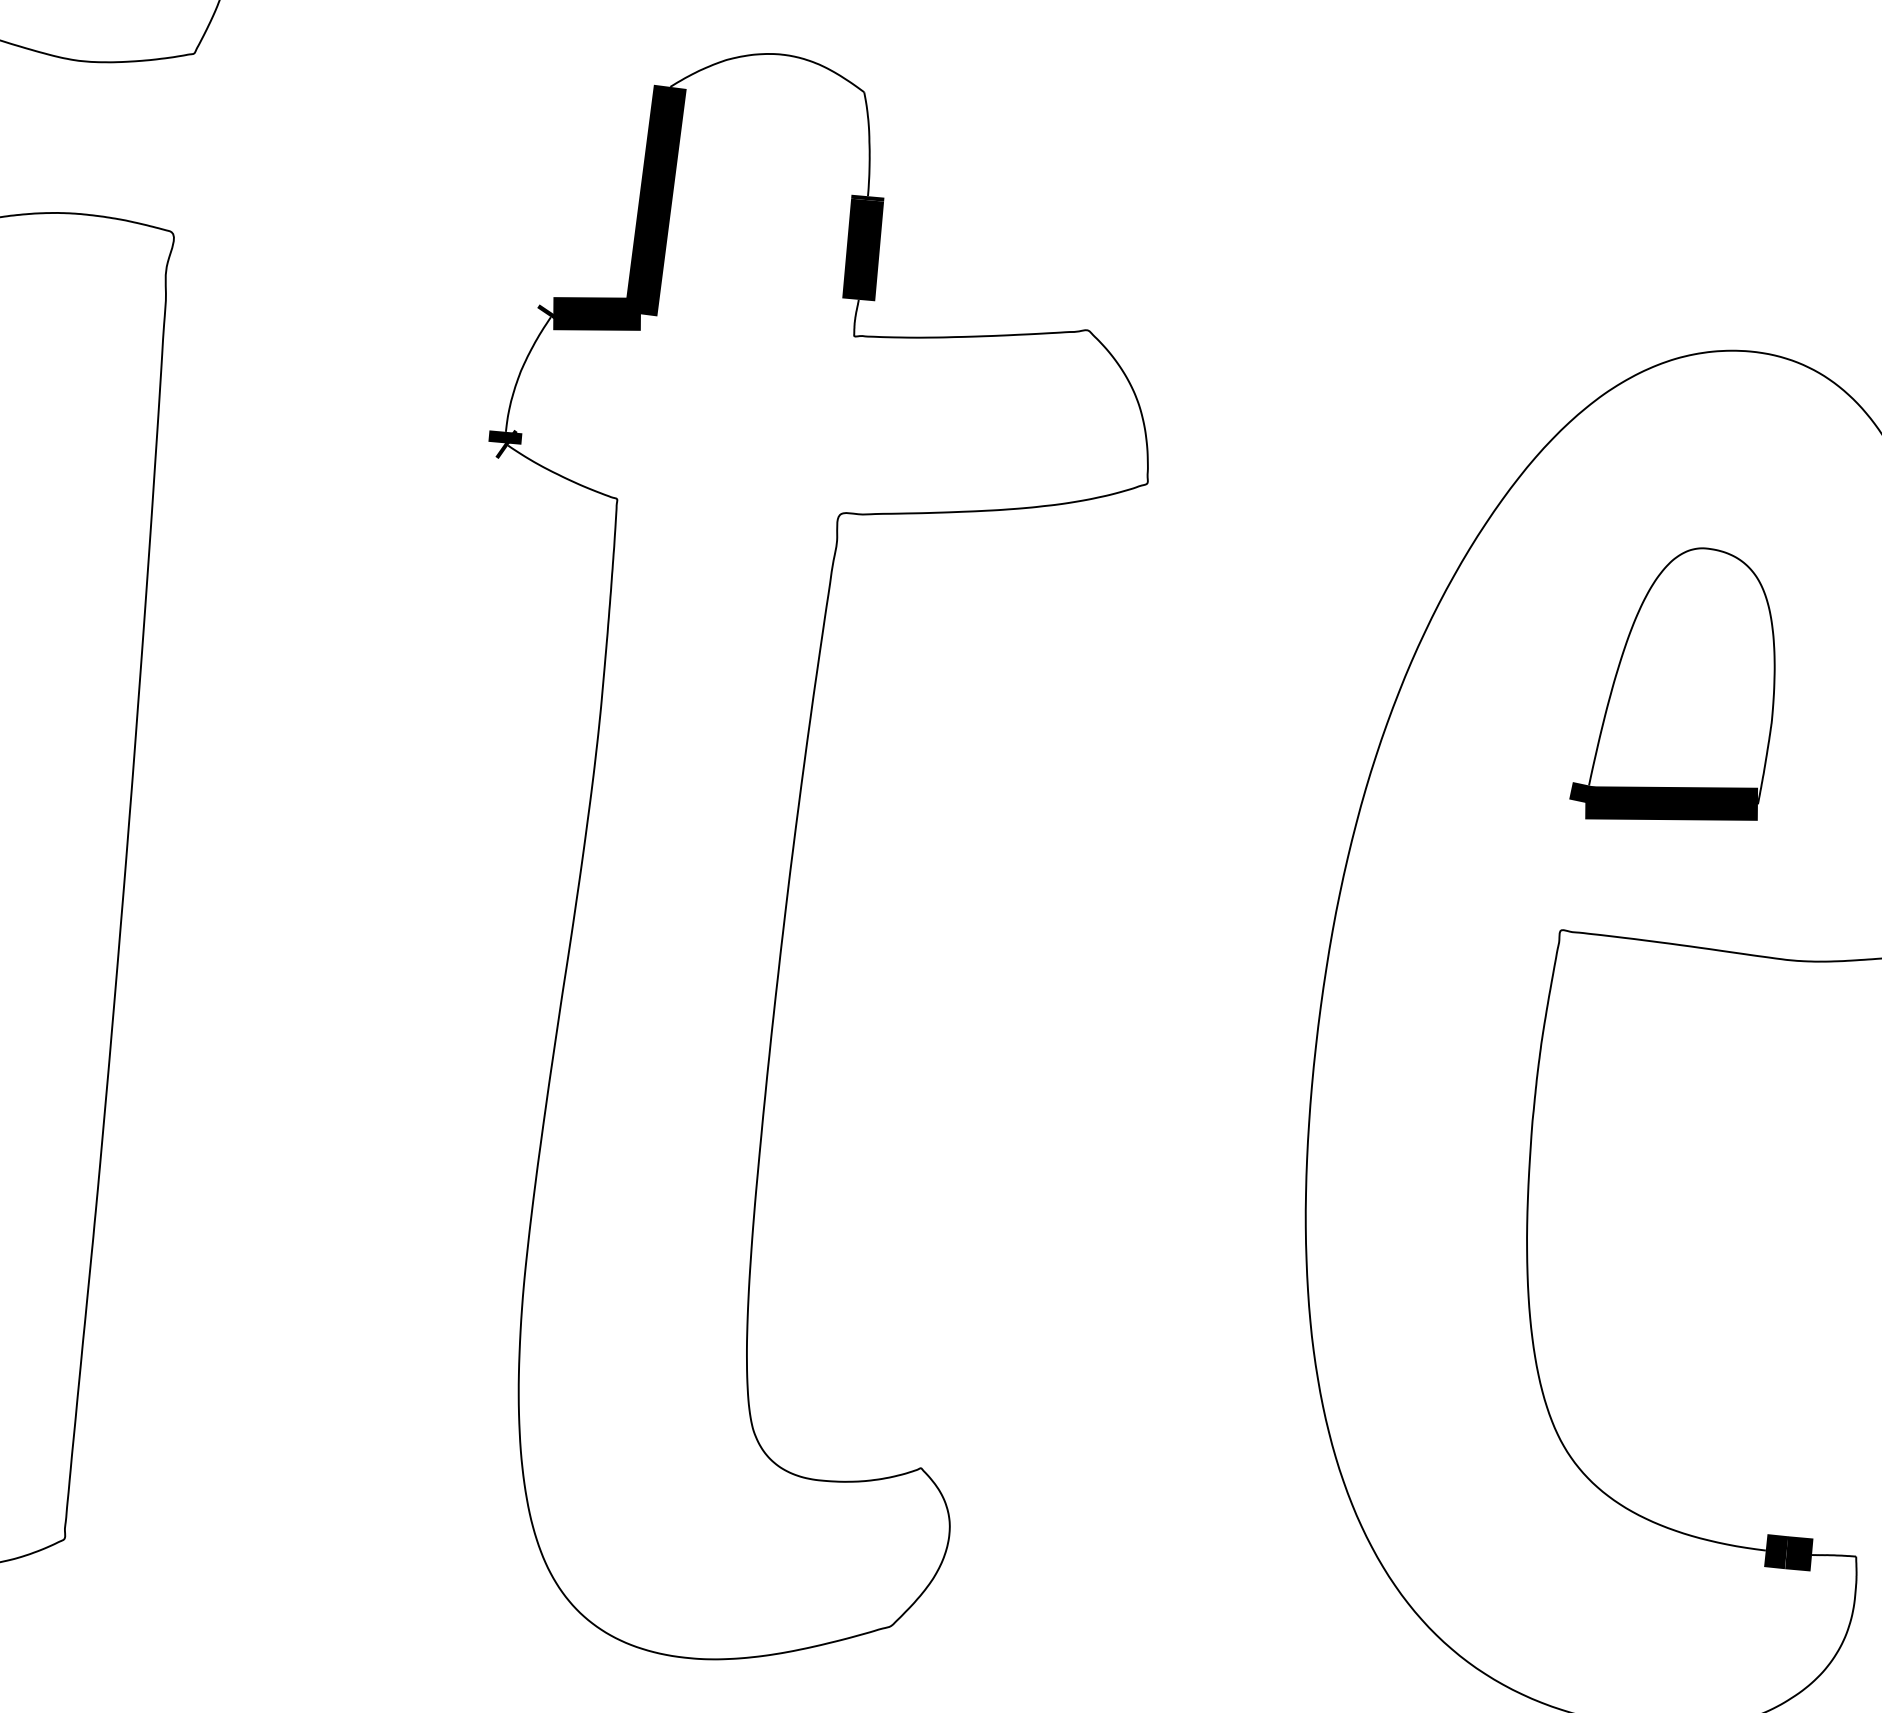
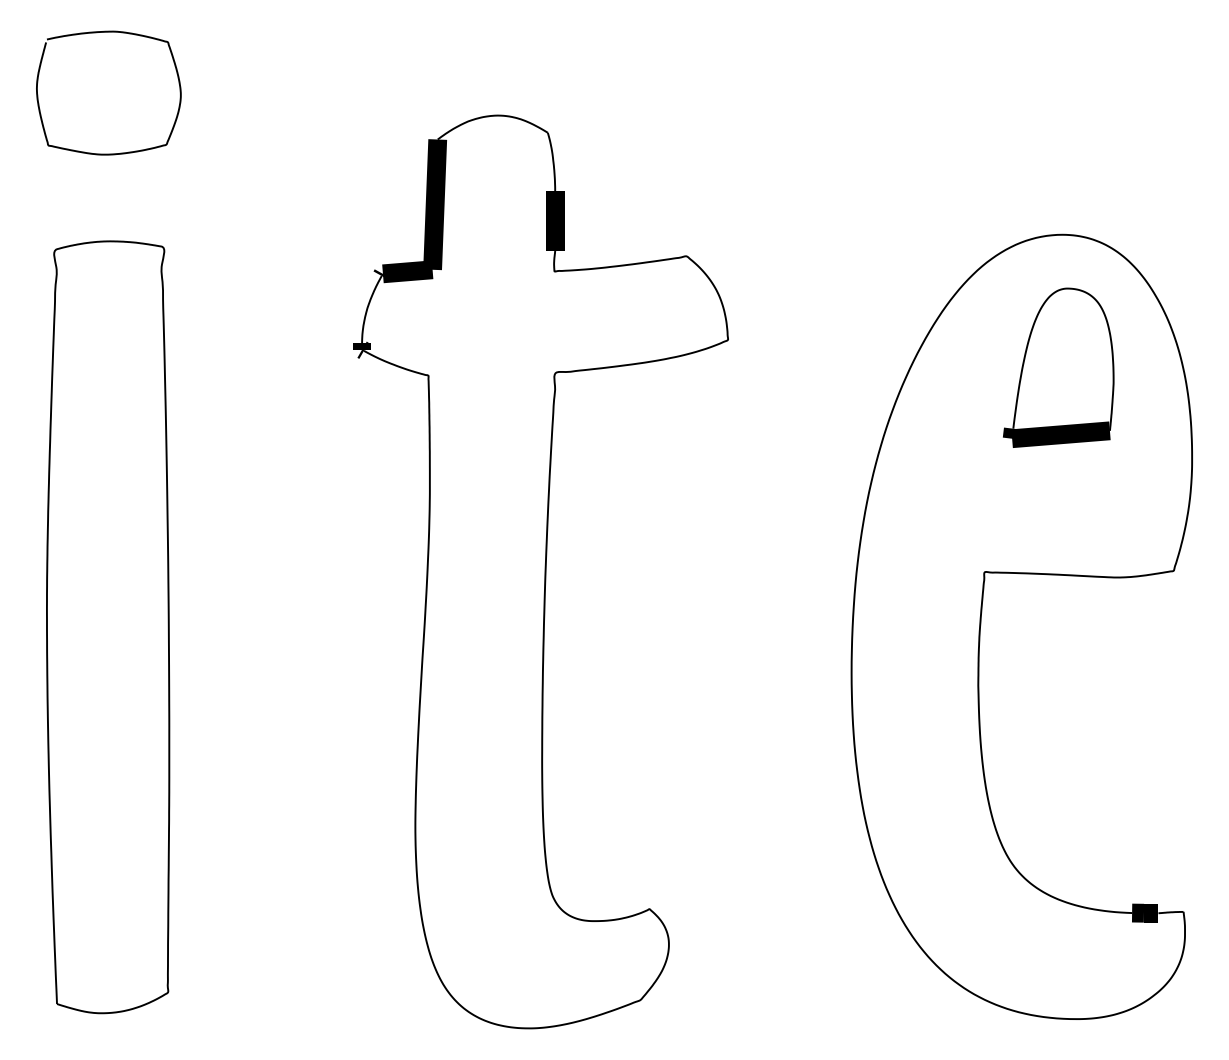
part: (1677, 685) -> (1058, 367), moved

